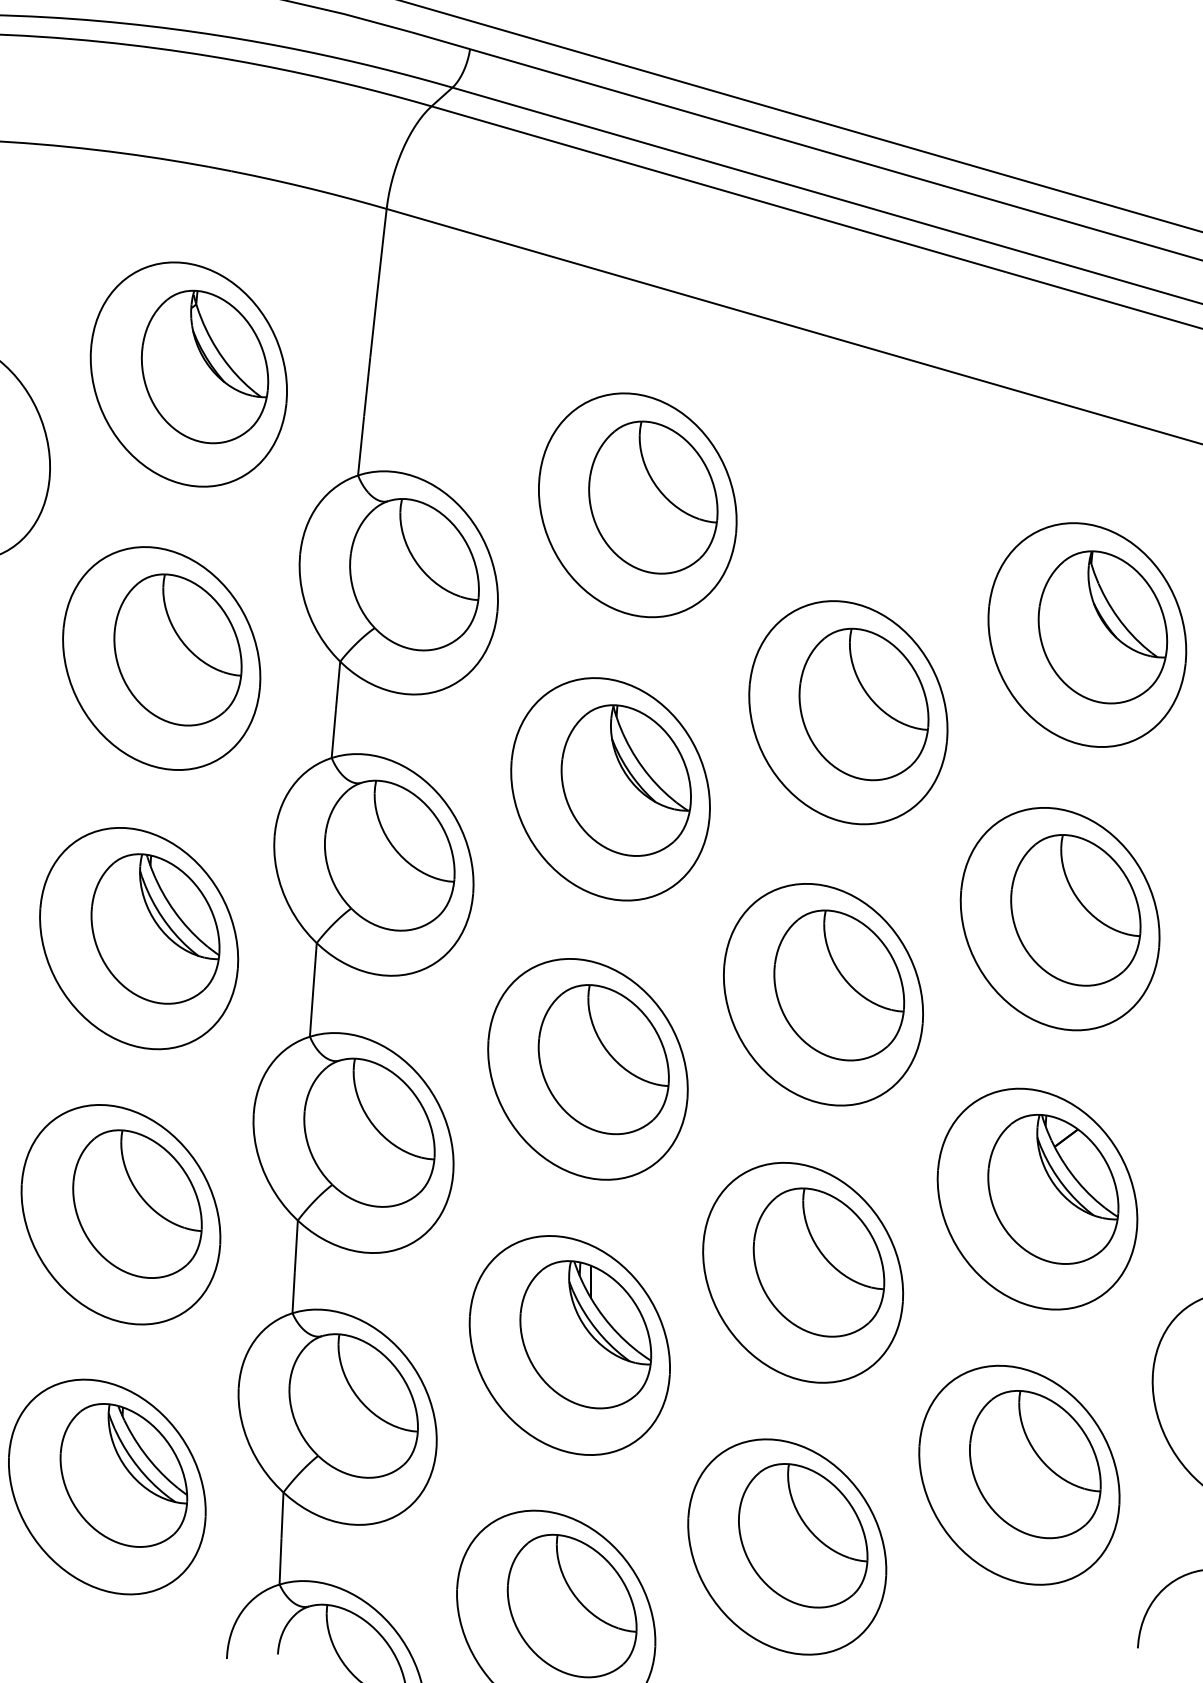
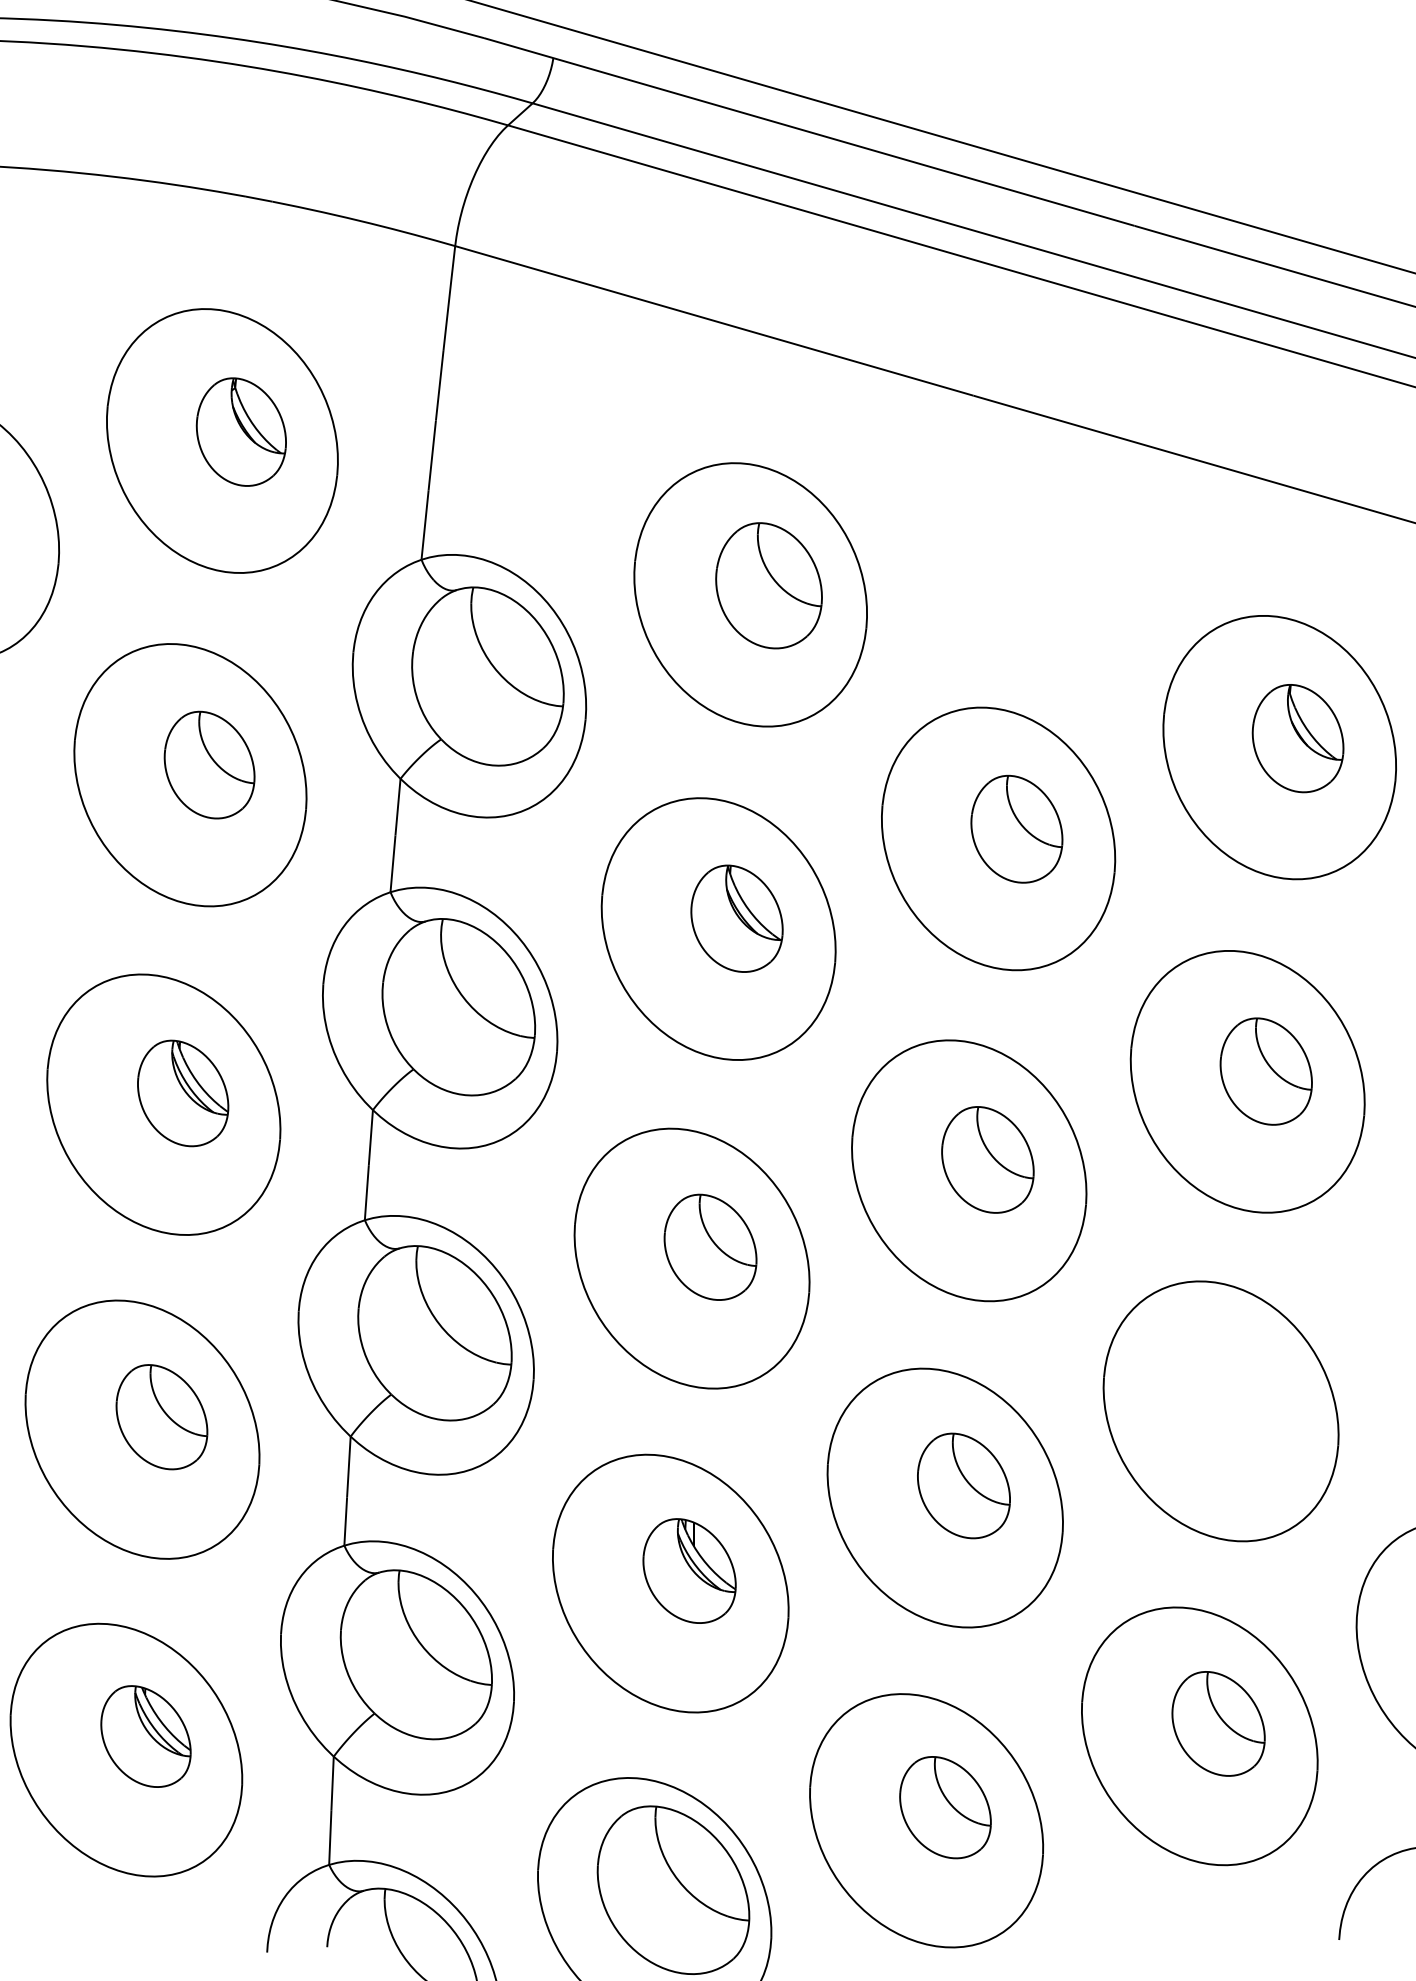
part: (204, 366) -> (240, 431), size x0.6
part: (653, 497) -> (769, 585), size x0.7
part: (1102, 627) -> (1297, 738), size x0.6
part: (177, 649) -> (209, 764), size x0.6
part: (863, 704) -> (1016, 829), size x0.6
part: (625, 780) -> (736, 918), size x0.6
part: (1075, 910) -> (1265, 1071), size x0.6
part: (155, 928) -> (183, 1092), size x0.6
part: (839, 985) -> (988, 1159), size x0.6
part: (603, 1059) -> (710, 1247), size x0.6
part: (1053, 1189) -> (1239, 1400), removed
part: (137, 1203) -> (161, 1416), size x0.6
part: (818, 1262) -> (963, 1485), size x0.6
part: (585, 1334) -> (689, 1570), size x0.6
part: (1035, 1464) -> (1218, 1723), size x0.6
part: (123, 1475) -> (145, 1736), size x0.6
part: (803, 1535) -> (945, 1807), size x0.6

